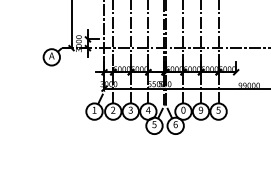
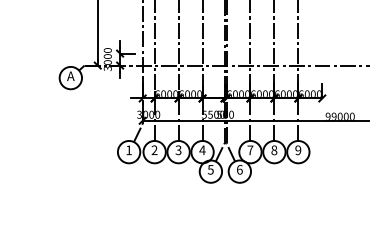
text: (218, 109) -> (298, 149), 5 -> 9
text: (183, 110) -> (250, 150), 0 -> 7
text: (201, 110) -> (274, 150), 9 -> 8

